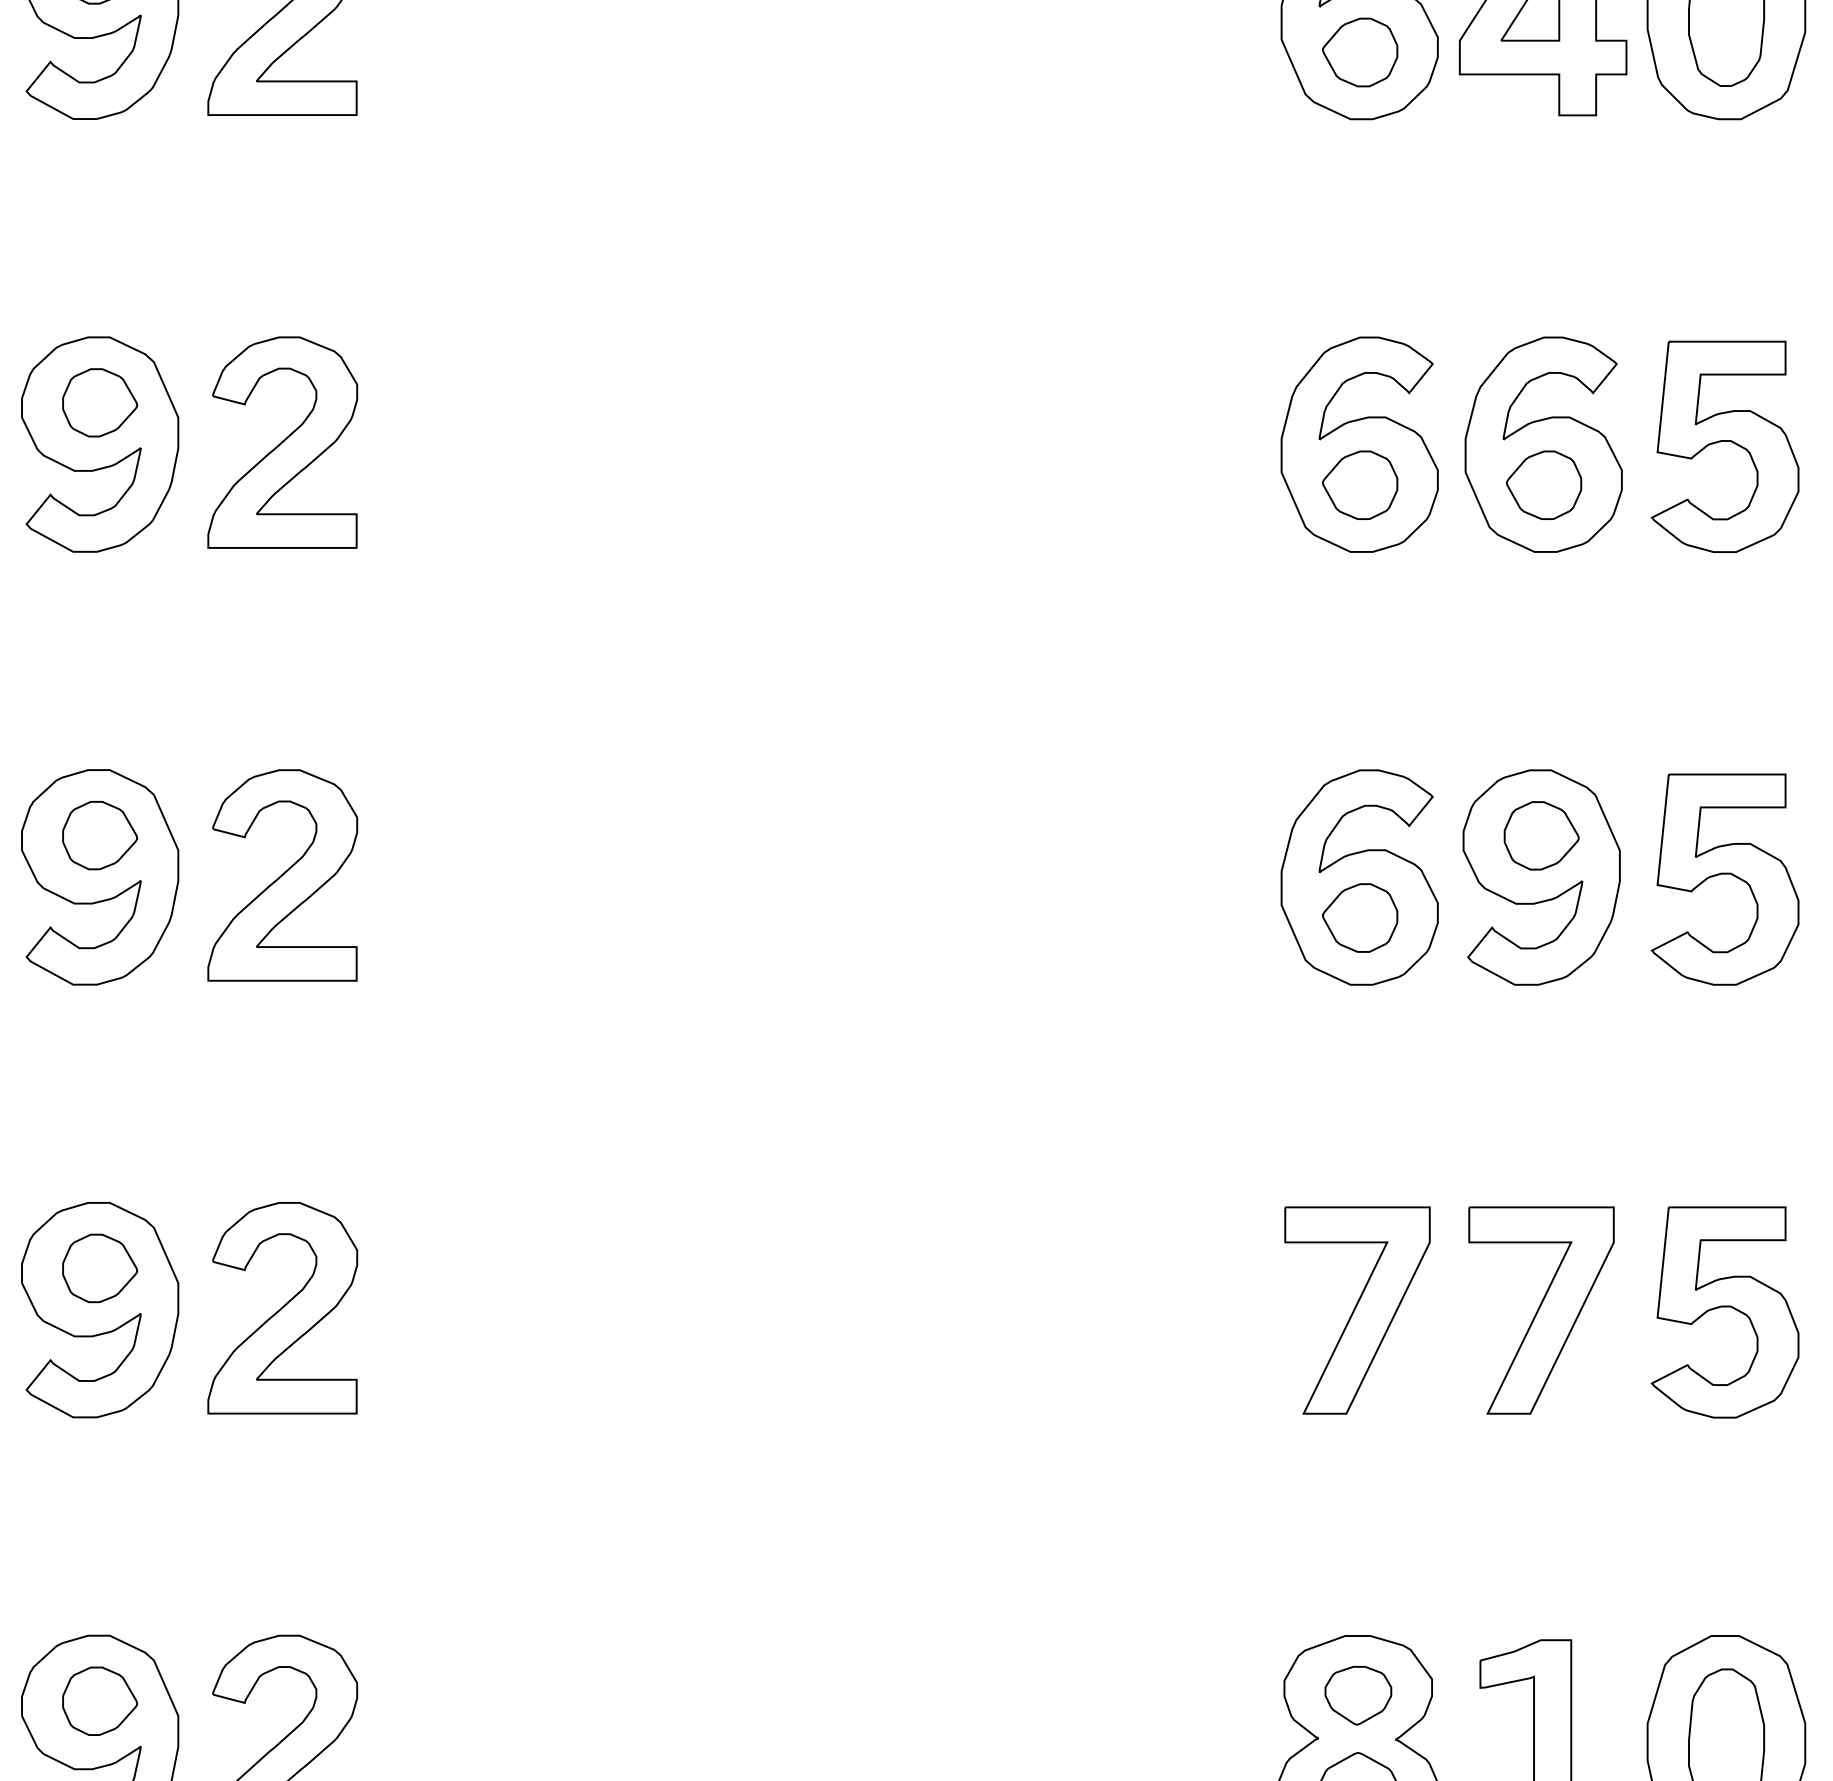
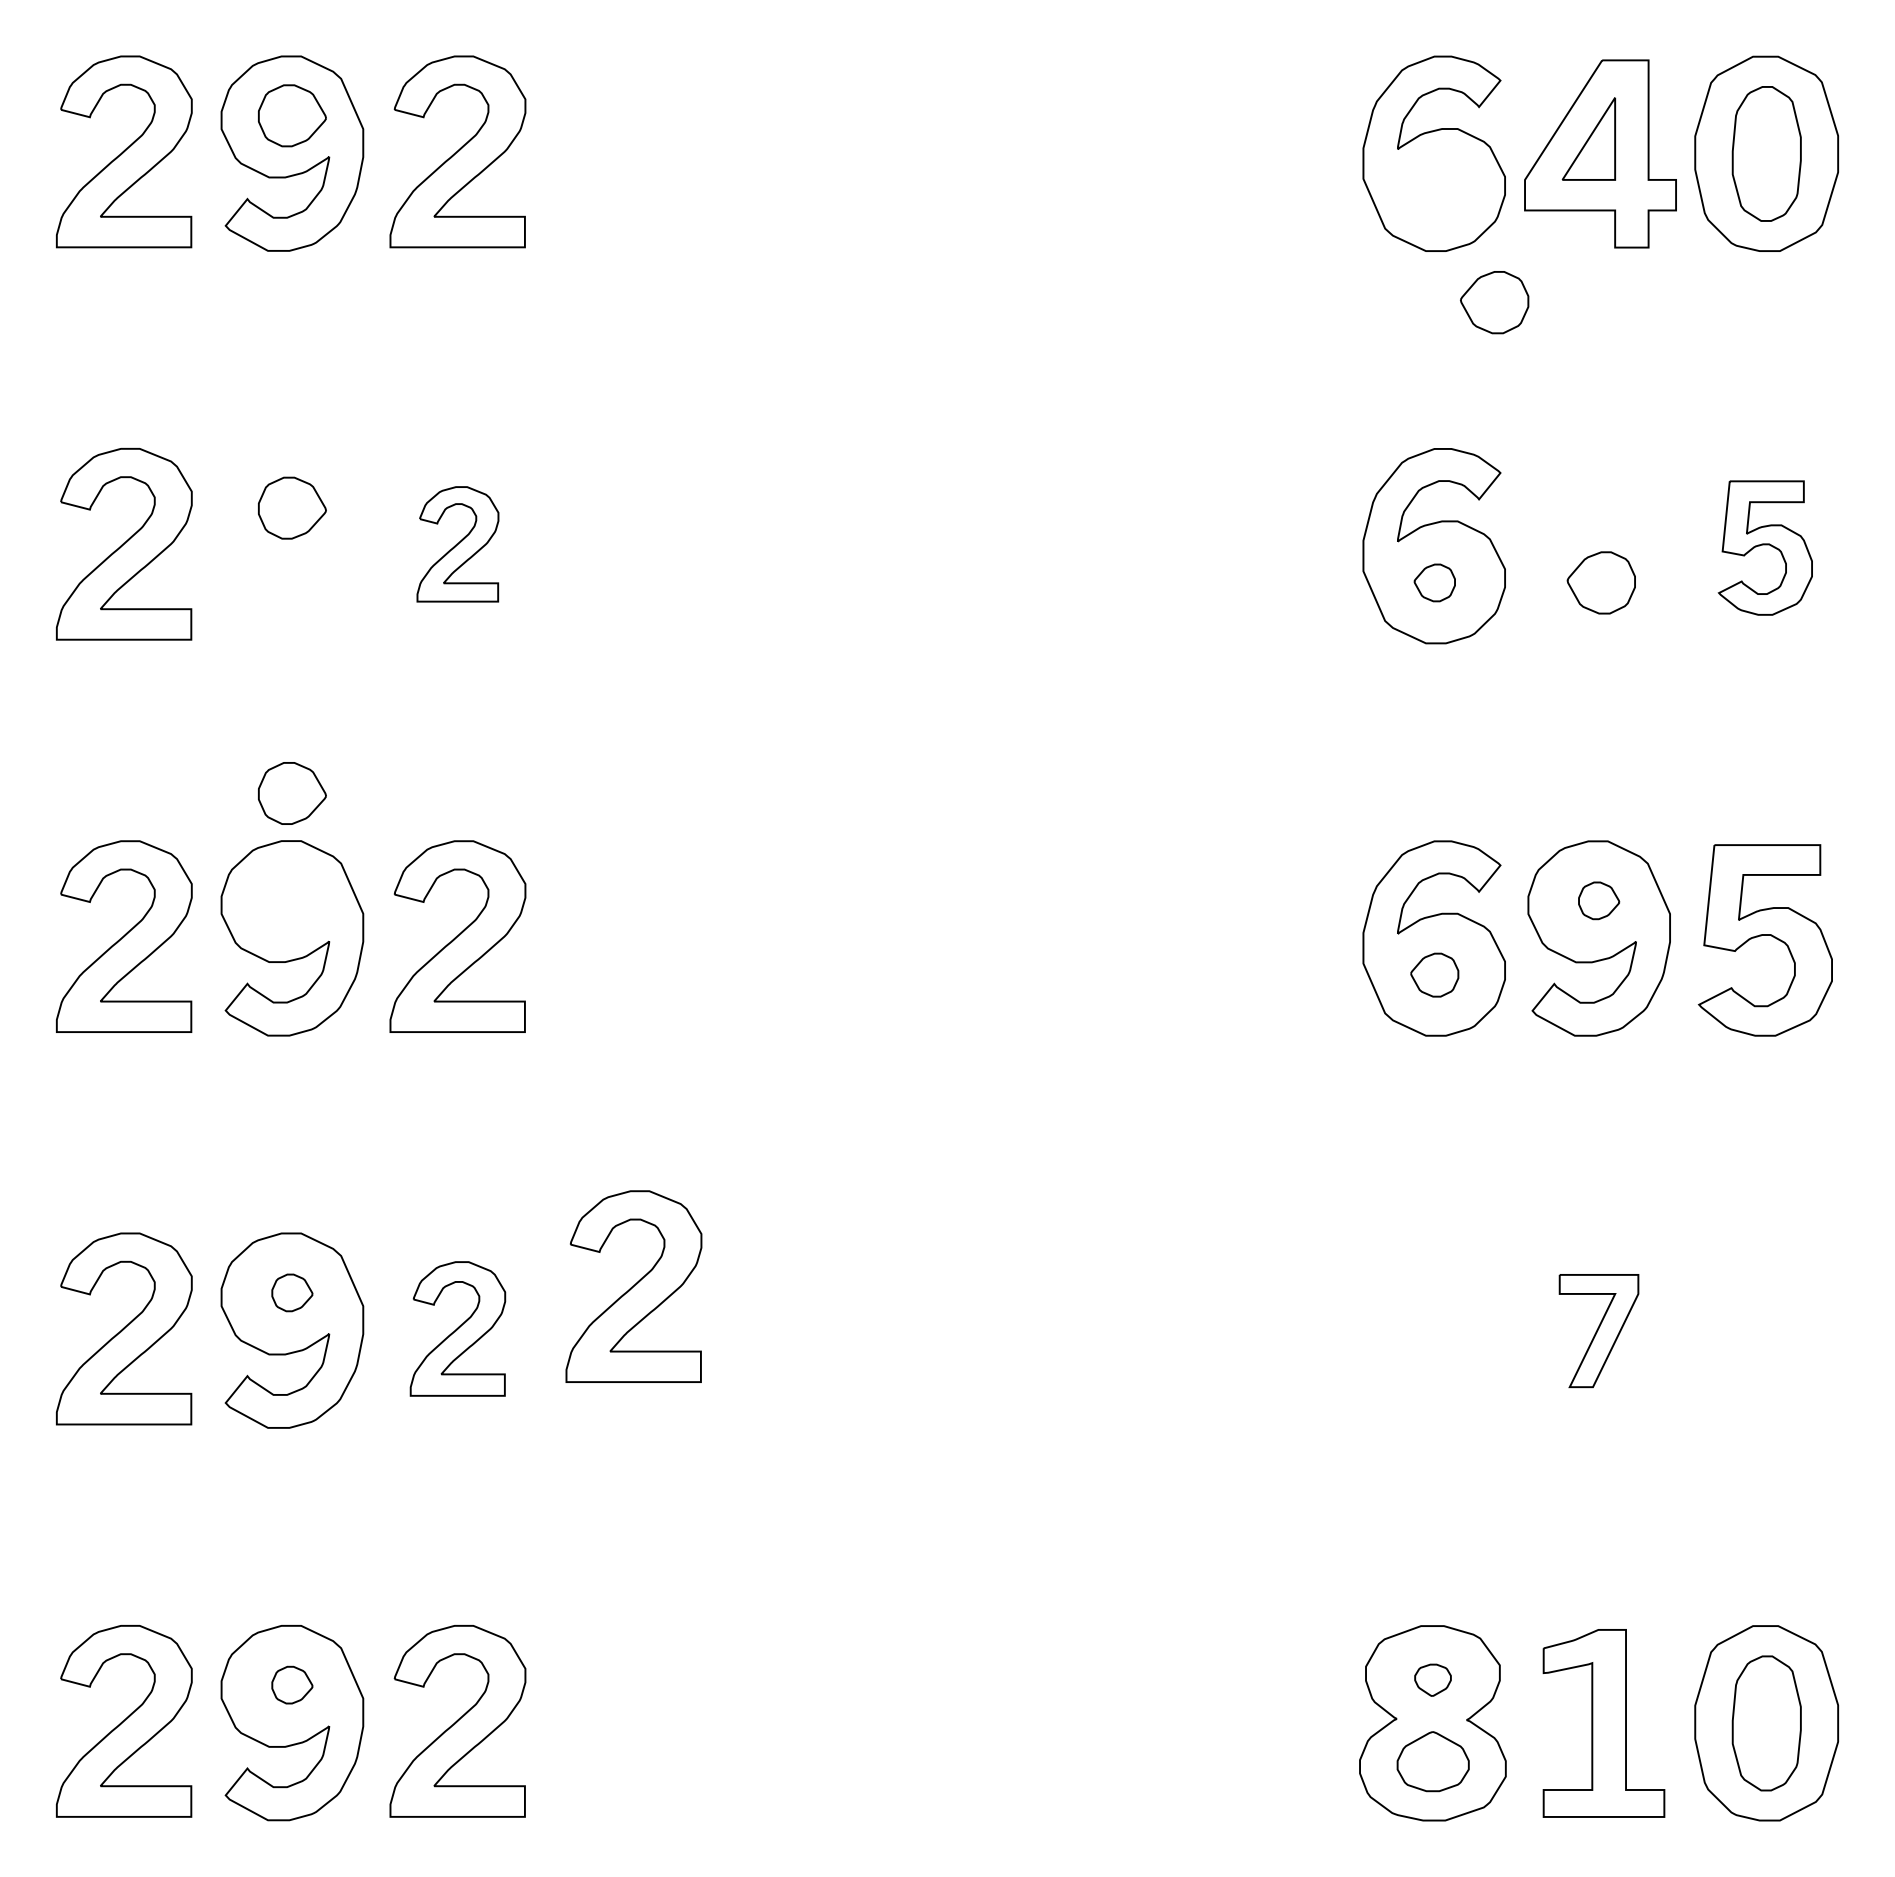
part: (1359, 52) -> (1494, 302), moved
part: (282, 442) -> (457, 544), size x0.6
part: (100, 445) -> (292, 546), removed
part: (1543, 445) -> (1600, 546), removed
part: (1725, 446) -> (1765, 547), size x0.7
part: (1359, 484) -> (1434, 582), size x0.6
part: (100, 835) -> (292, 793), moved
part: (1540, 835) -> (1598, 900), size x0.6
part: (1359, 917) -> (1434, 974), size x0.7
part: (476, 1261) -> (633, 1286), added
part: (100, 1268) -> (292, 1292), size x0.6
part: (282, 1307) -> (457, 1328), size x0.7
part: (1356, 1309) -> (1431, 1330), removed
part: (1540, 1309) -> (1598, 1330), size x0.6
part: (1725, 1312) -> (1765, 1332), removed
part: (1357, 1696) -> (1432, 1680), size x0.6
part: (100, 1700) -> (292, 1684), size x0.6

